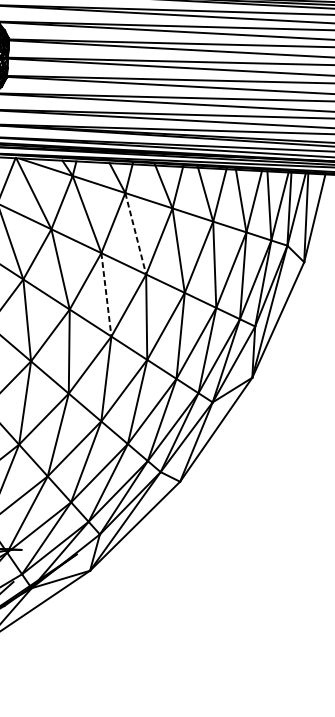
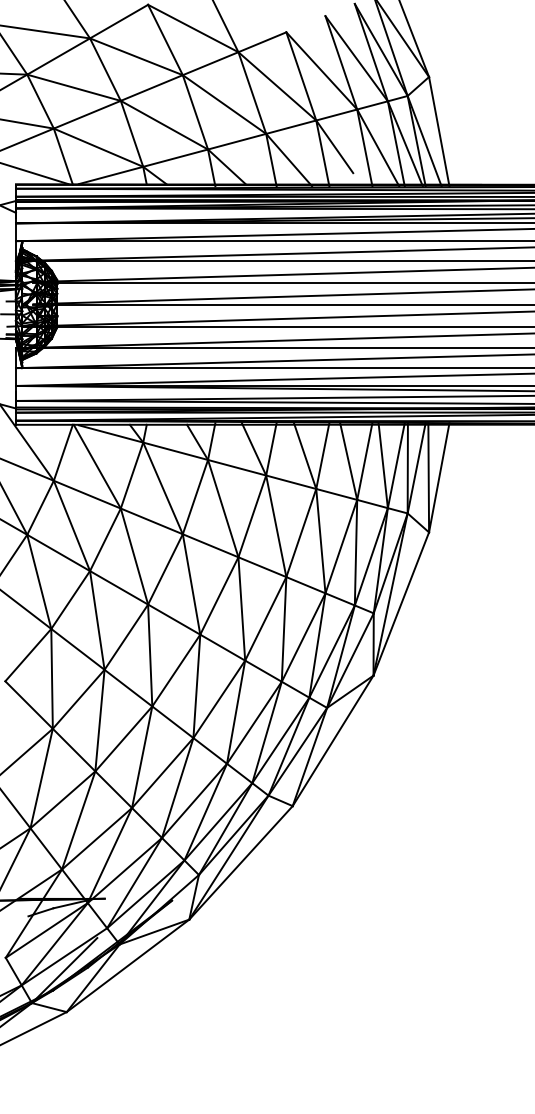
line: (135, 233) -> (223, 508), dashed -> solid
line: (106, 294) -> (191, 584), dashed -> solid

